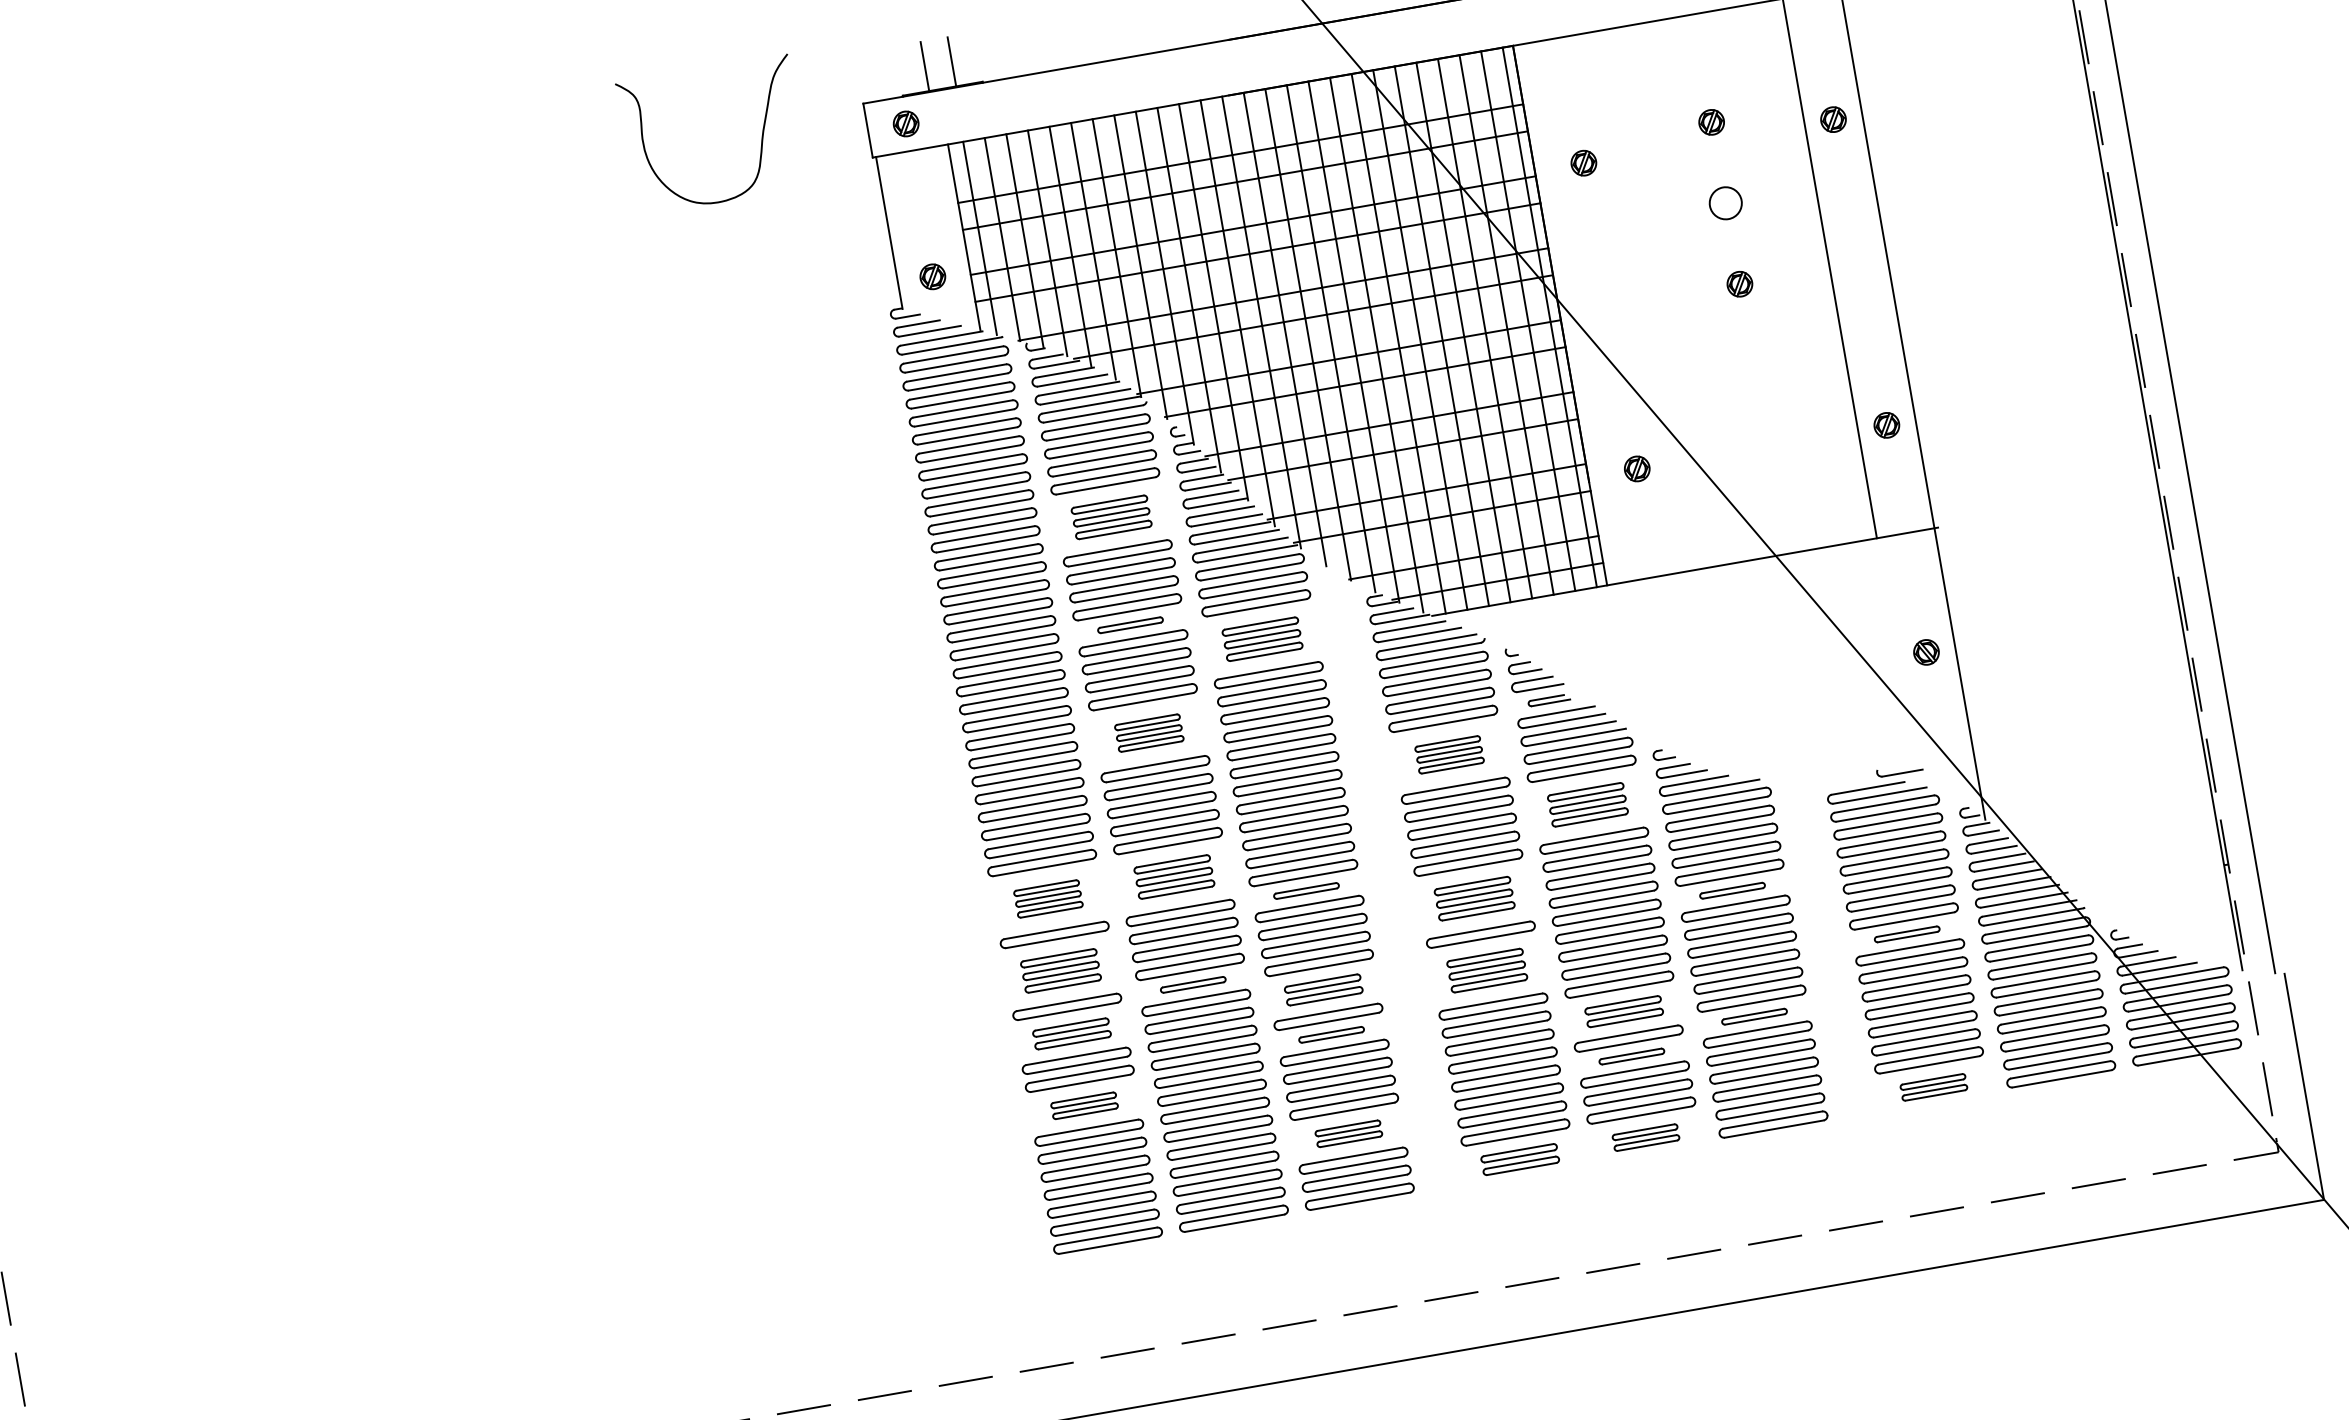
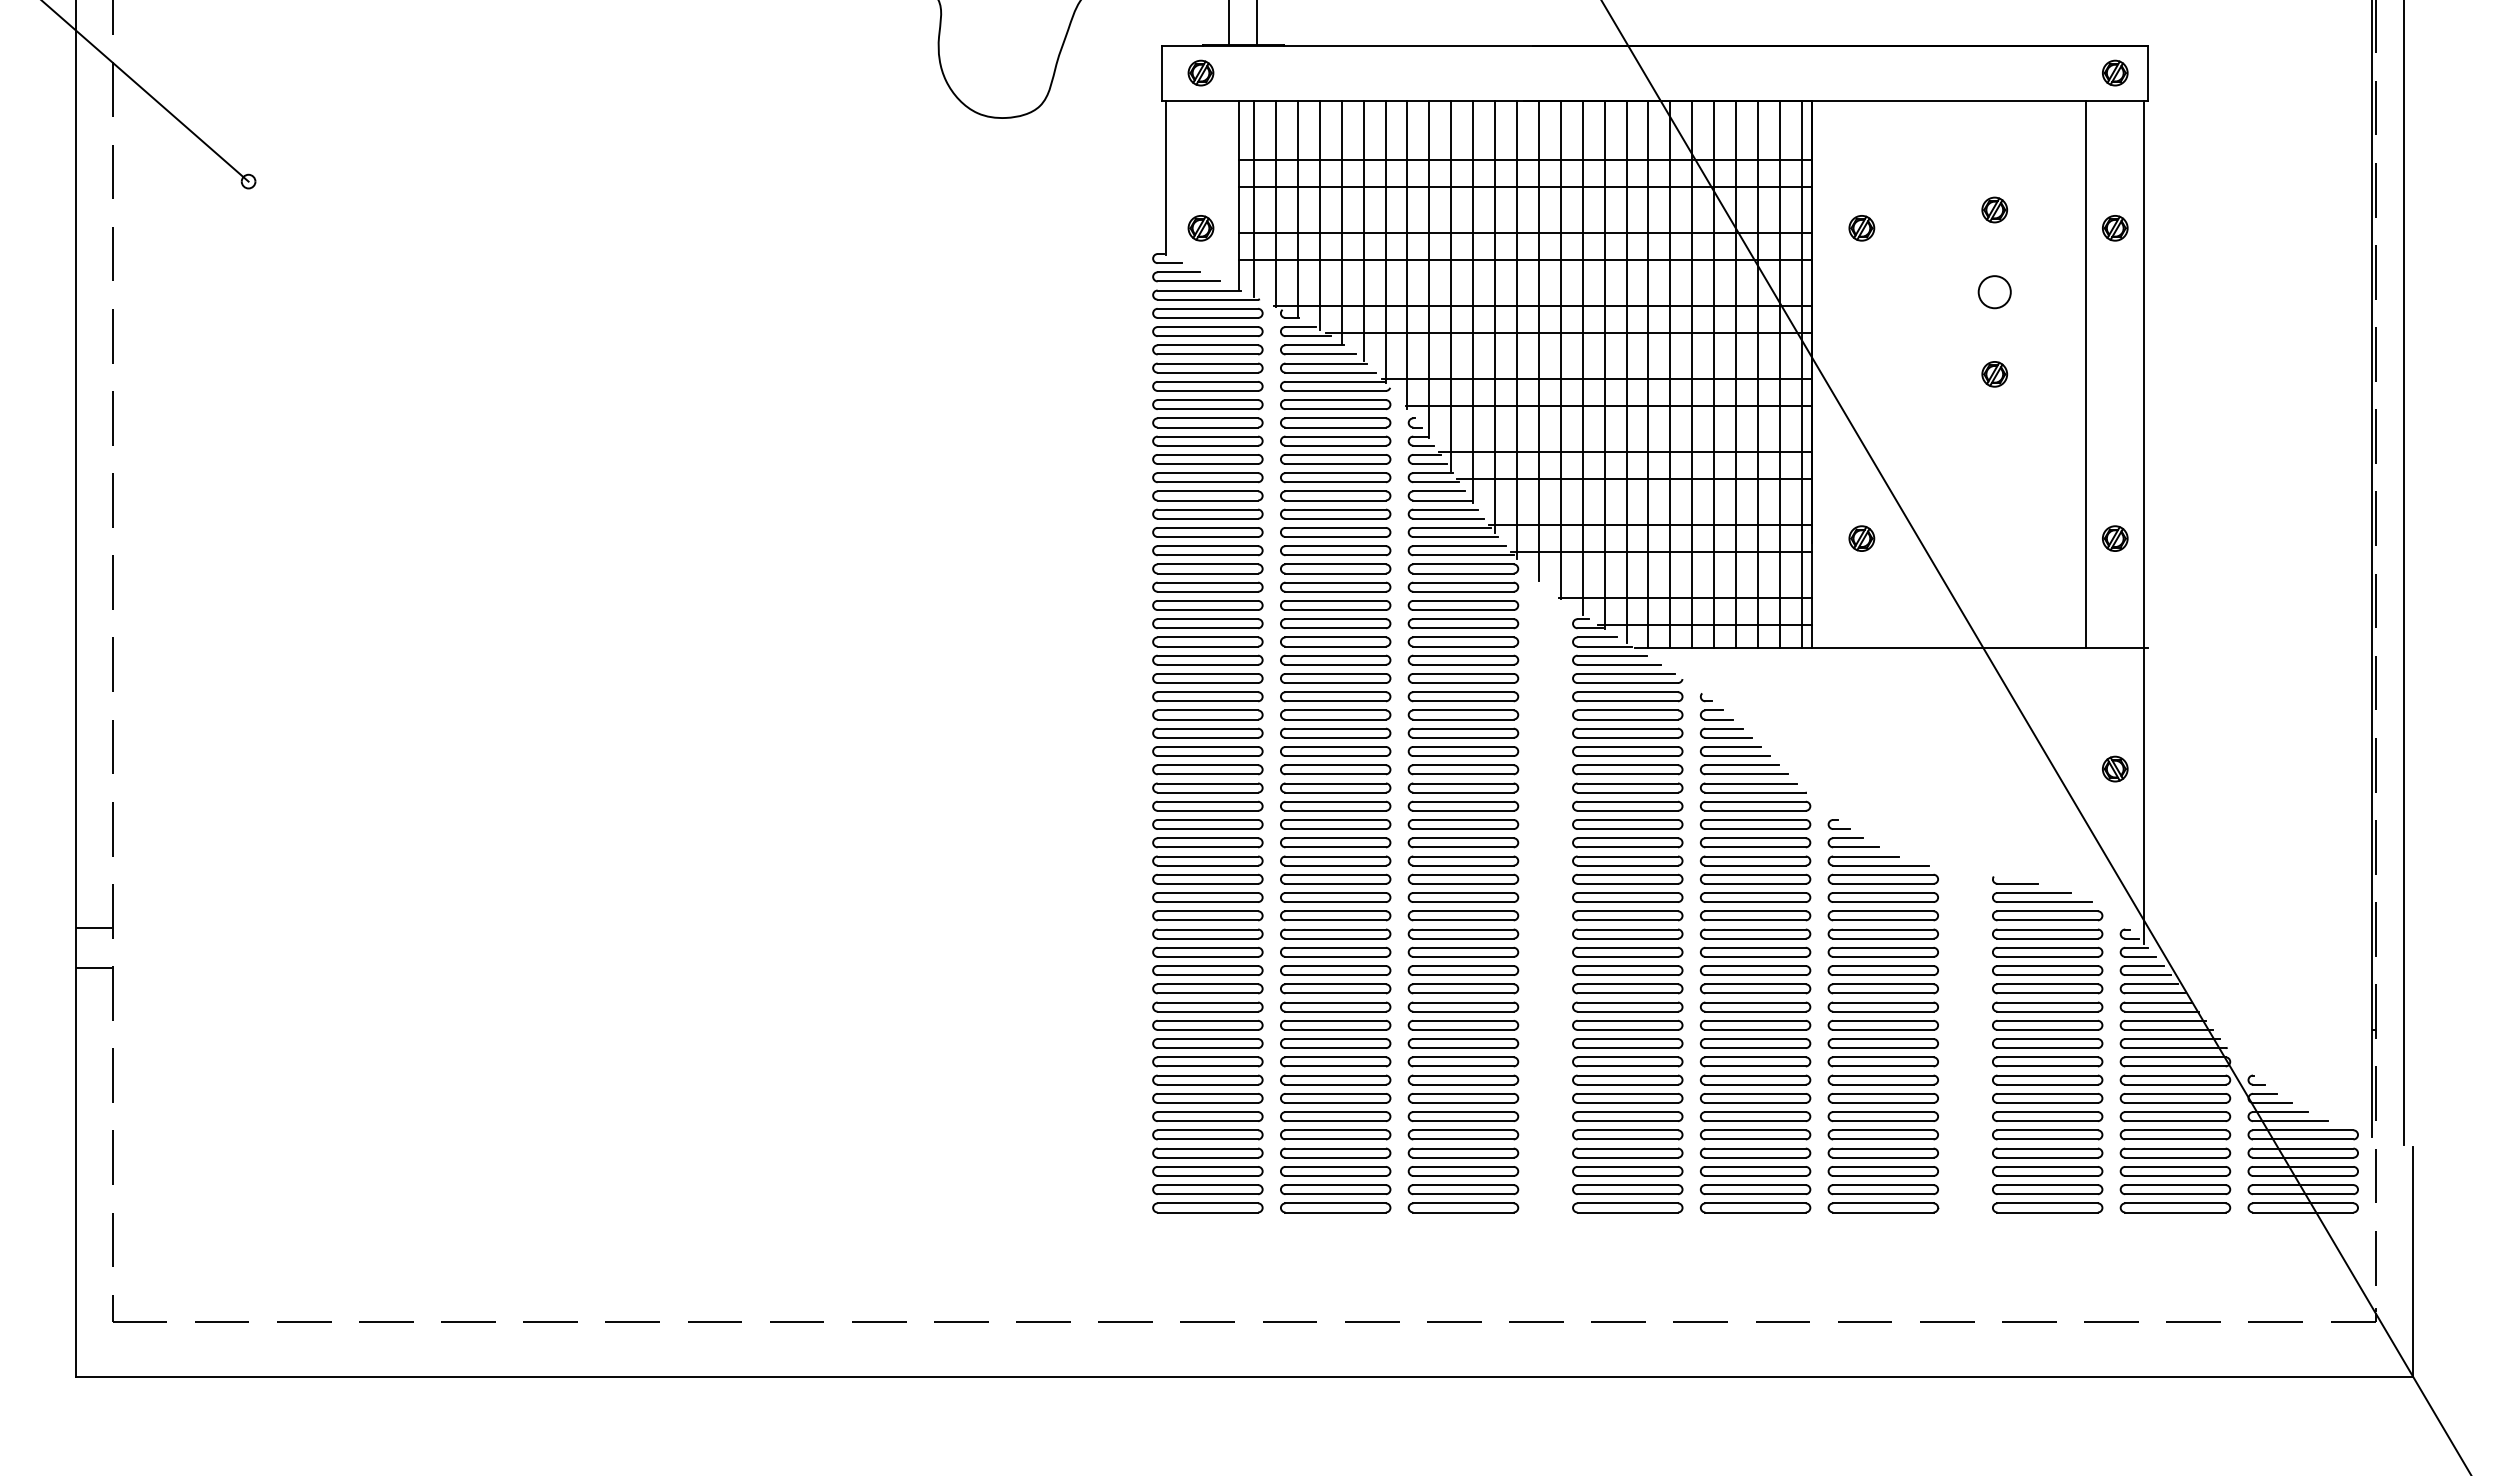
part: (1111, 516) -> (1335, 495), size x1.43
part: (1130, 625) -> (1335, 605), size x1.67
part: (1262, 638) -> (1463, 641), size x1.43
part: (1548, 700) -> (1734, 751), size x1.67
part: (1148, 732) -> (1335, 714), size x1.67
part: (1449, 754) -> (1627, 787), size x1.67
part: (1899, 770) -> (2015, 880), moved
part: (1587, 804) -> (1755, 860), size x1.43
part: (1174, 876) -> (1335, 860), size x1.43
part: (1306, 890) -> (1463, 897), size x1.67
part: (1731, 890) -> (1882, 970), size x1.67
part: (1047, 898) -> (1207, 860), size x1.67
part: (1474, 898) -> (1627, 933), size x1.43
part: (1906, 934) -> (2047, 1043), size x1.67
part: (1060, 970) -> (1207, 933), size x1.43
part: (1486, 970) -> (1627, 1006), size x1.43
part: (1192, 984) -> (1335, 970), size x1.67
part: (1323, 989) -> (1463, 997), size x1.43
part: (1623, 1011) -> (1755, 1070), size x1.43
part: (1753, 1016) -> (1882, 1098), size x1.67
part: (1071, 1033) -> (1207, 997), size x1.43
part: (1331, 1034) -> (1463, 1043), size x1.67
part: (1631, 1056) -> (1755, 1116), size x1.67
part: (1933, 1087) -> (2047, 1198), size x1.67
part: (1084, 1105) -> (1207, 1070), size x1.67
part: (1348, 1133) -> (1463, 1143), size x1.67
part: (1645, 1137) -> (1755, 1198), size x1.67
part: (1519, 1159) -> (1627, 1198), size x1.43

